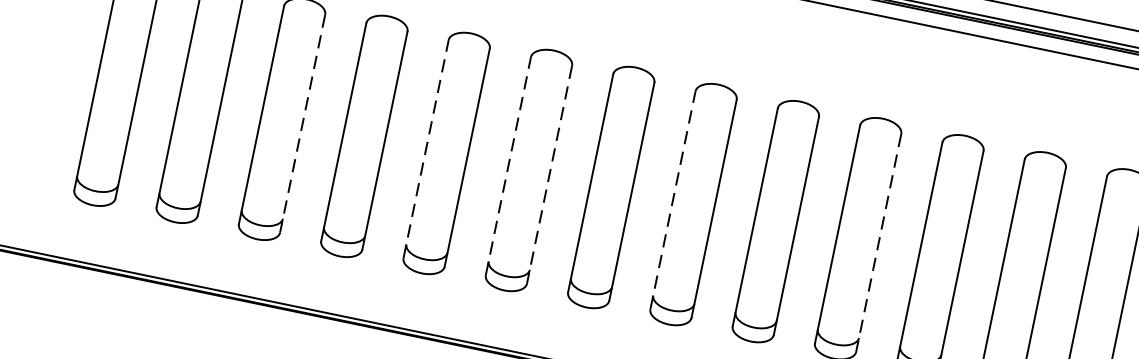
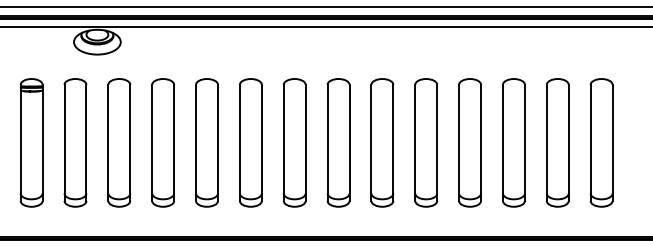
line: (302, 124) -> (130, 143), dashed -> solid
line: (427, 148) -> (196, 142), dashed -> solid
line: (507, 165) -> (239, 142), dashed -> solid
line: (548, 175) -> (261, 143), dashed -> solid
line: (672, 199) -> (327, 142), dashed -> solid
line: (879, 244) -> (437, 143), dashed -> solid

